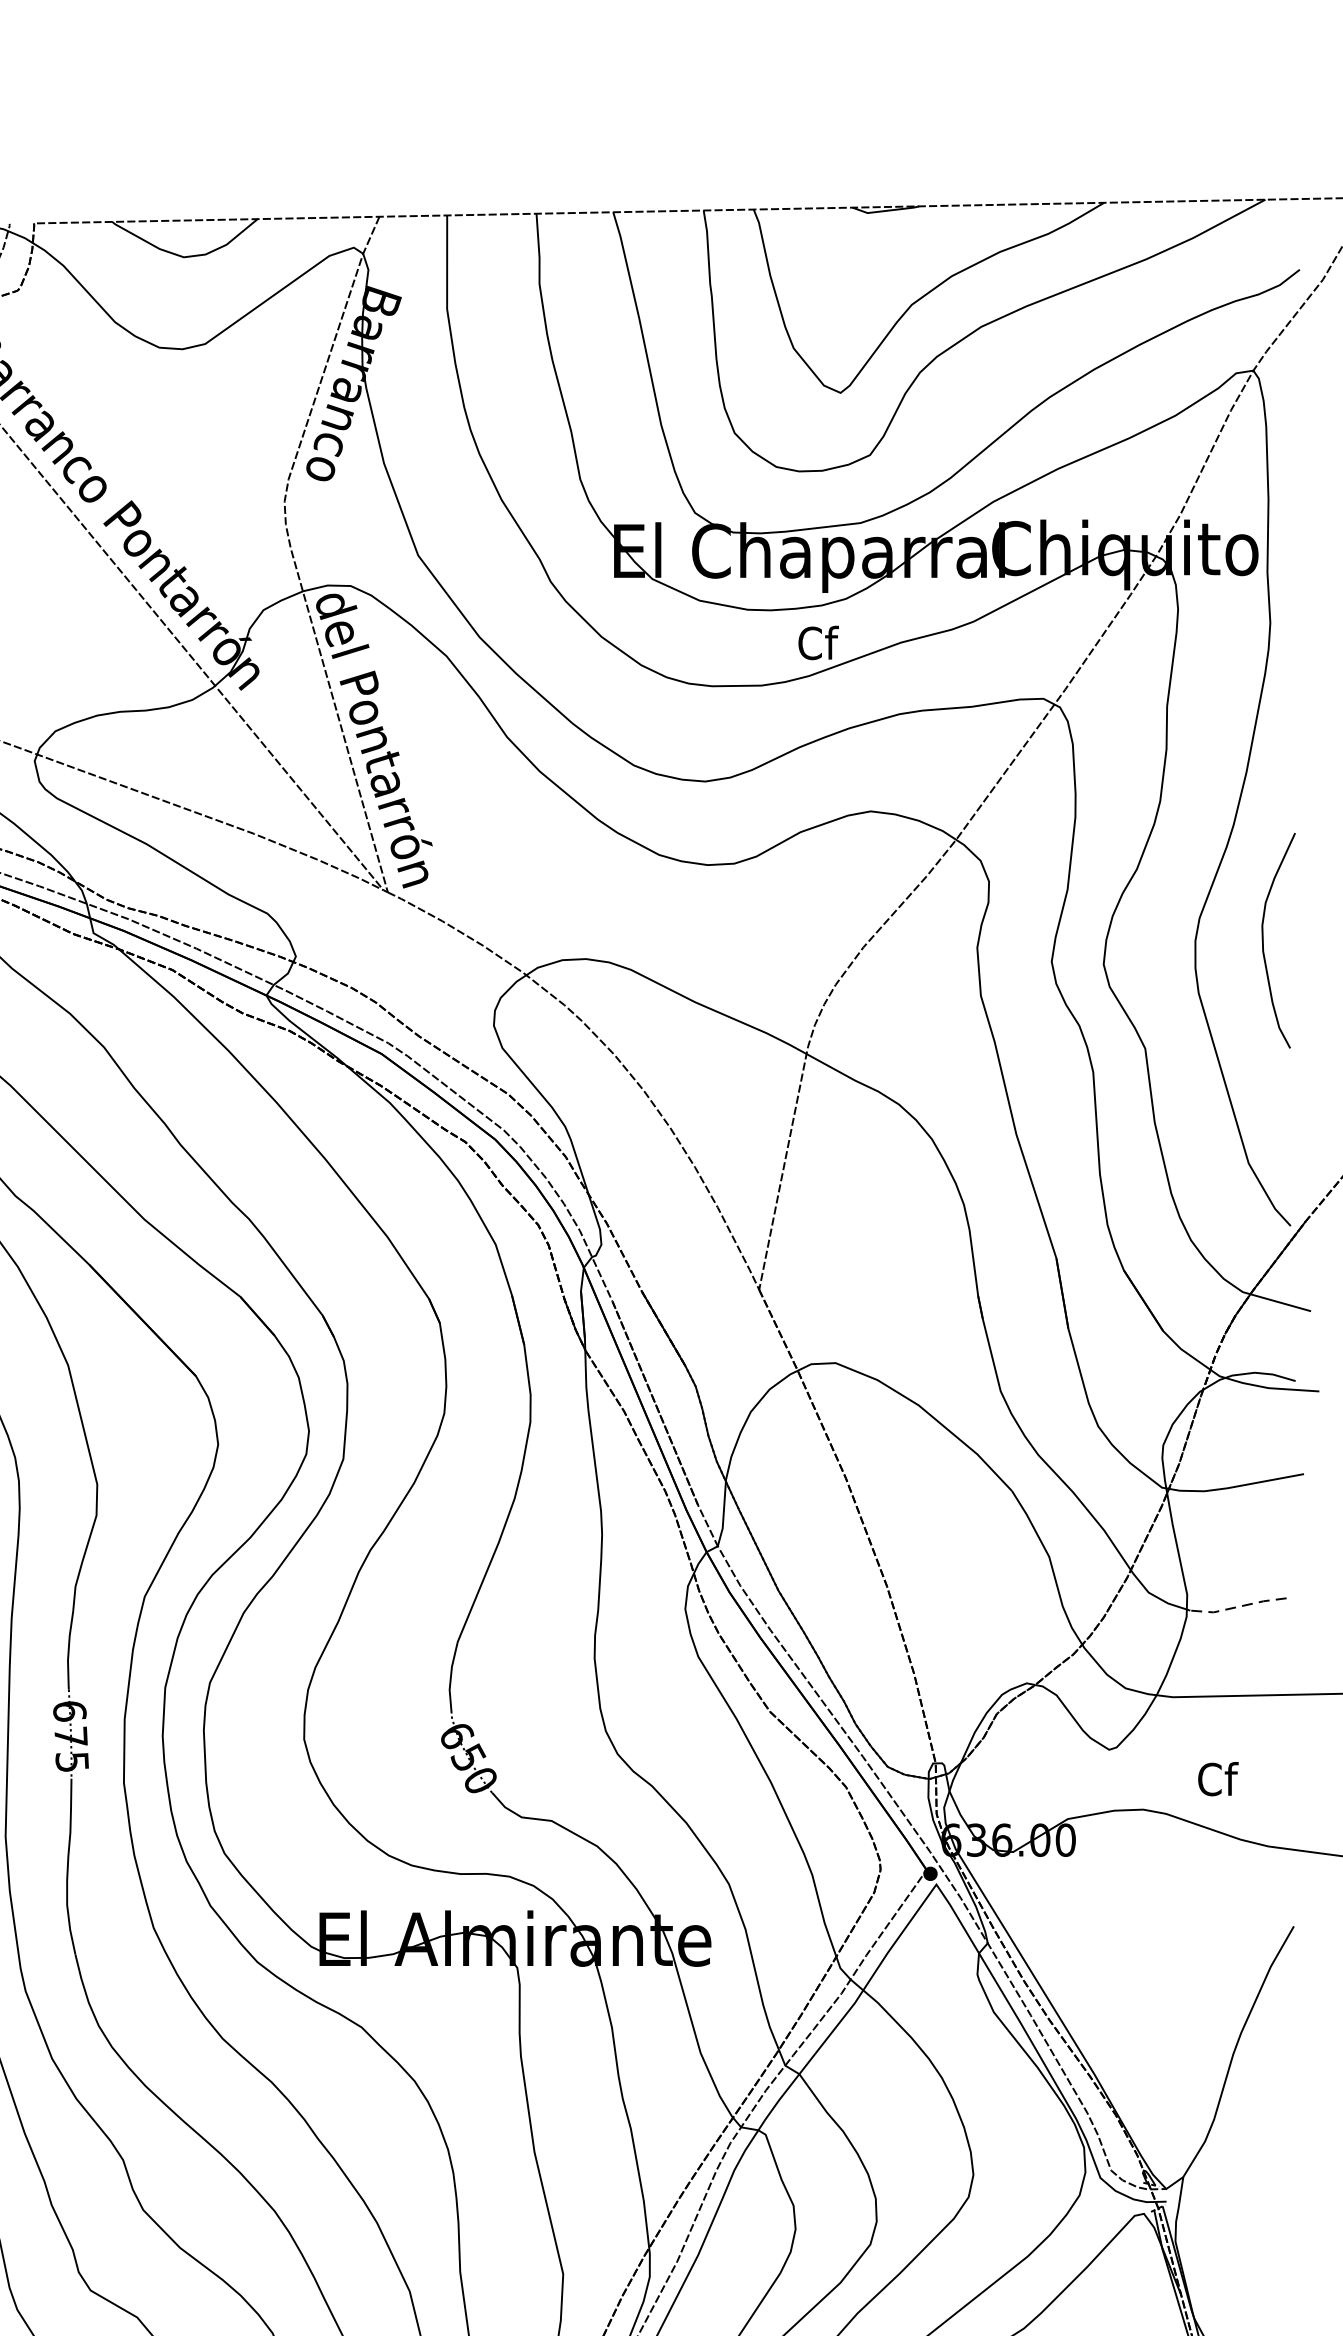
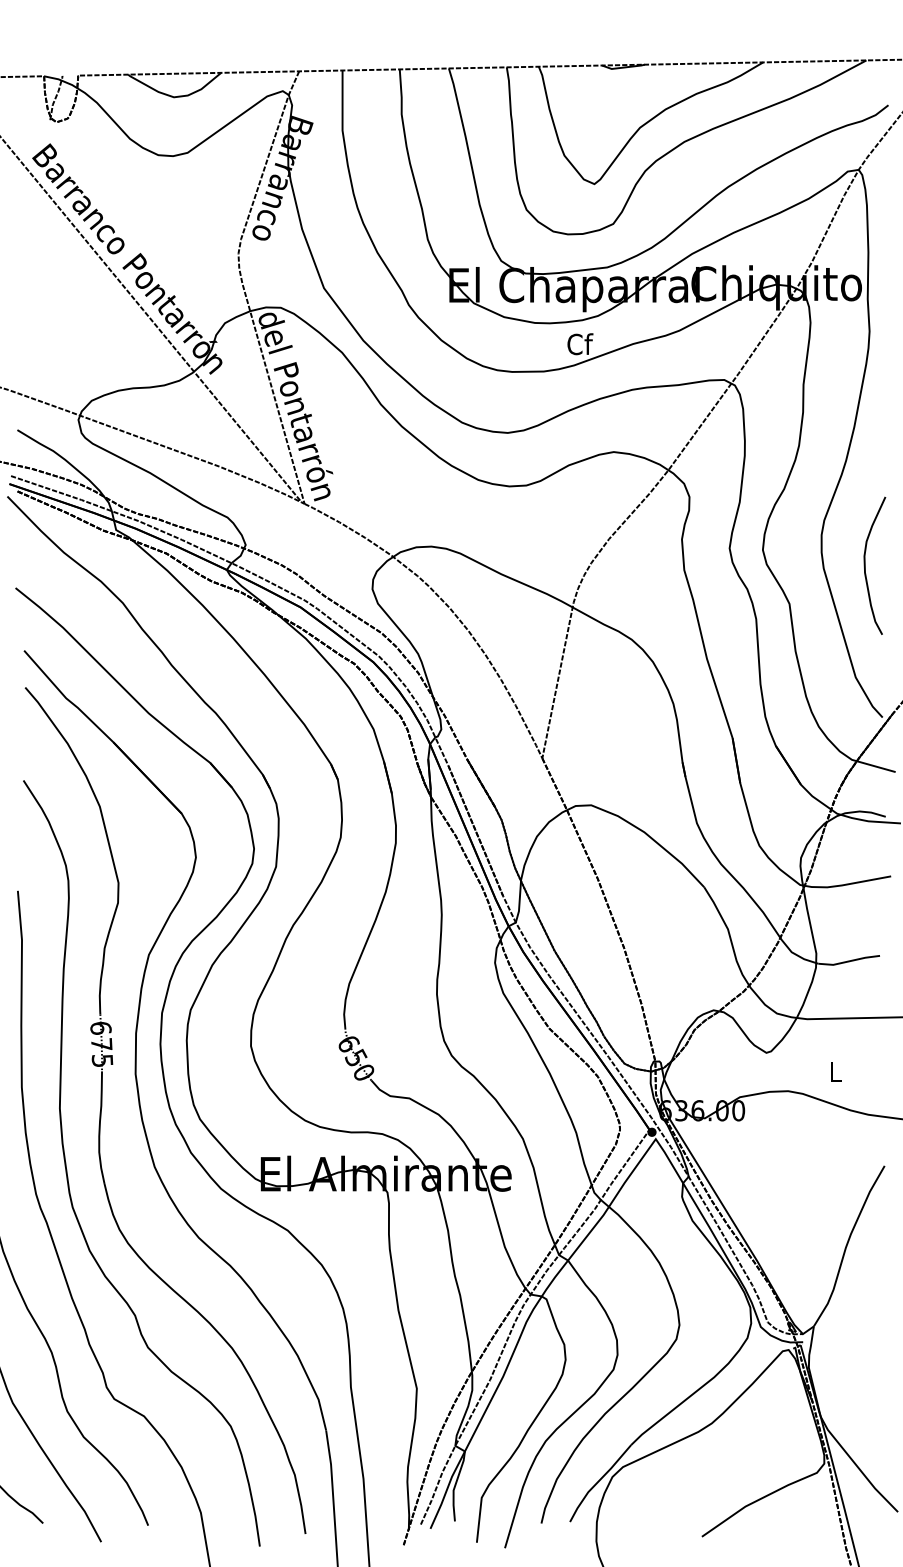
curve: (1263, 940) -> (865, 565), moved
line: (1237, 1607) -> (848, 961), dashed -> solid
text: (1218, 1778) -> (836, 1071), Cf -> L

